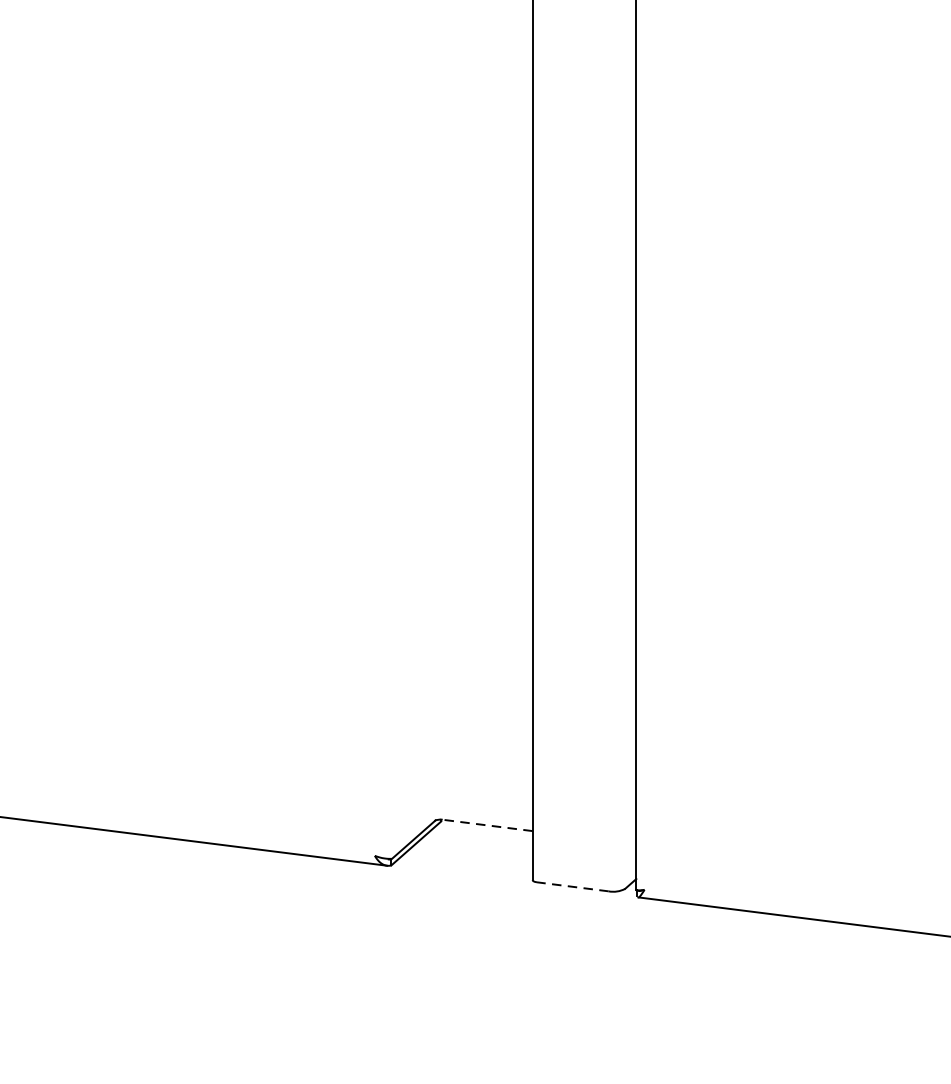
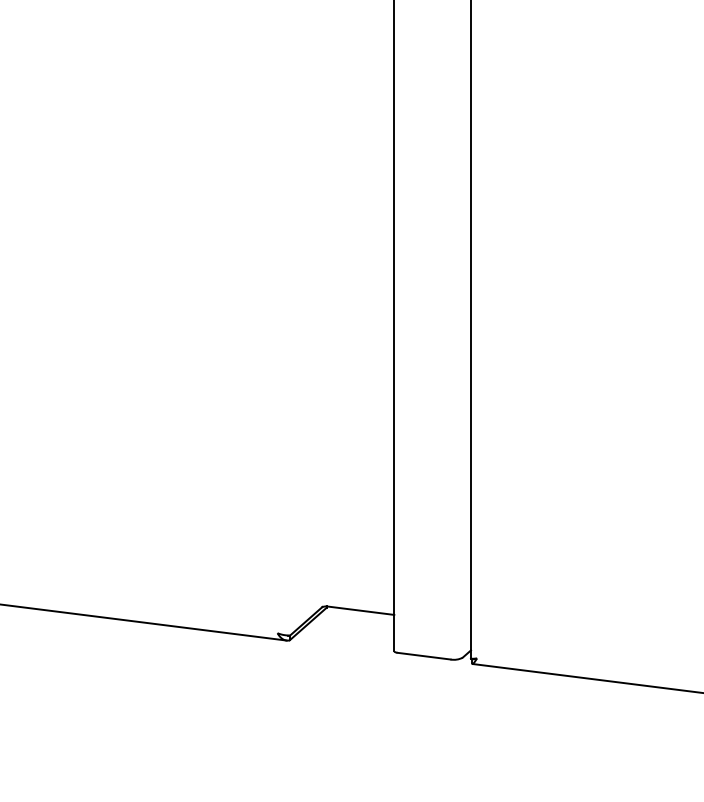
line: (488, 825) -> (361, 610), dashed -> solid
line: (573, 887) -> (424, 656), dashed -> solid

